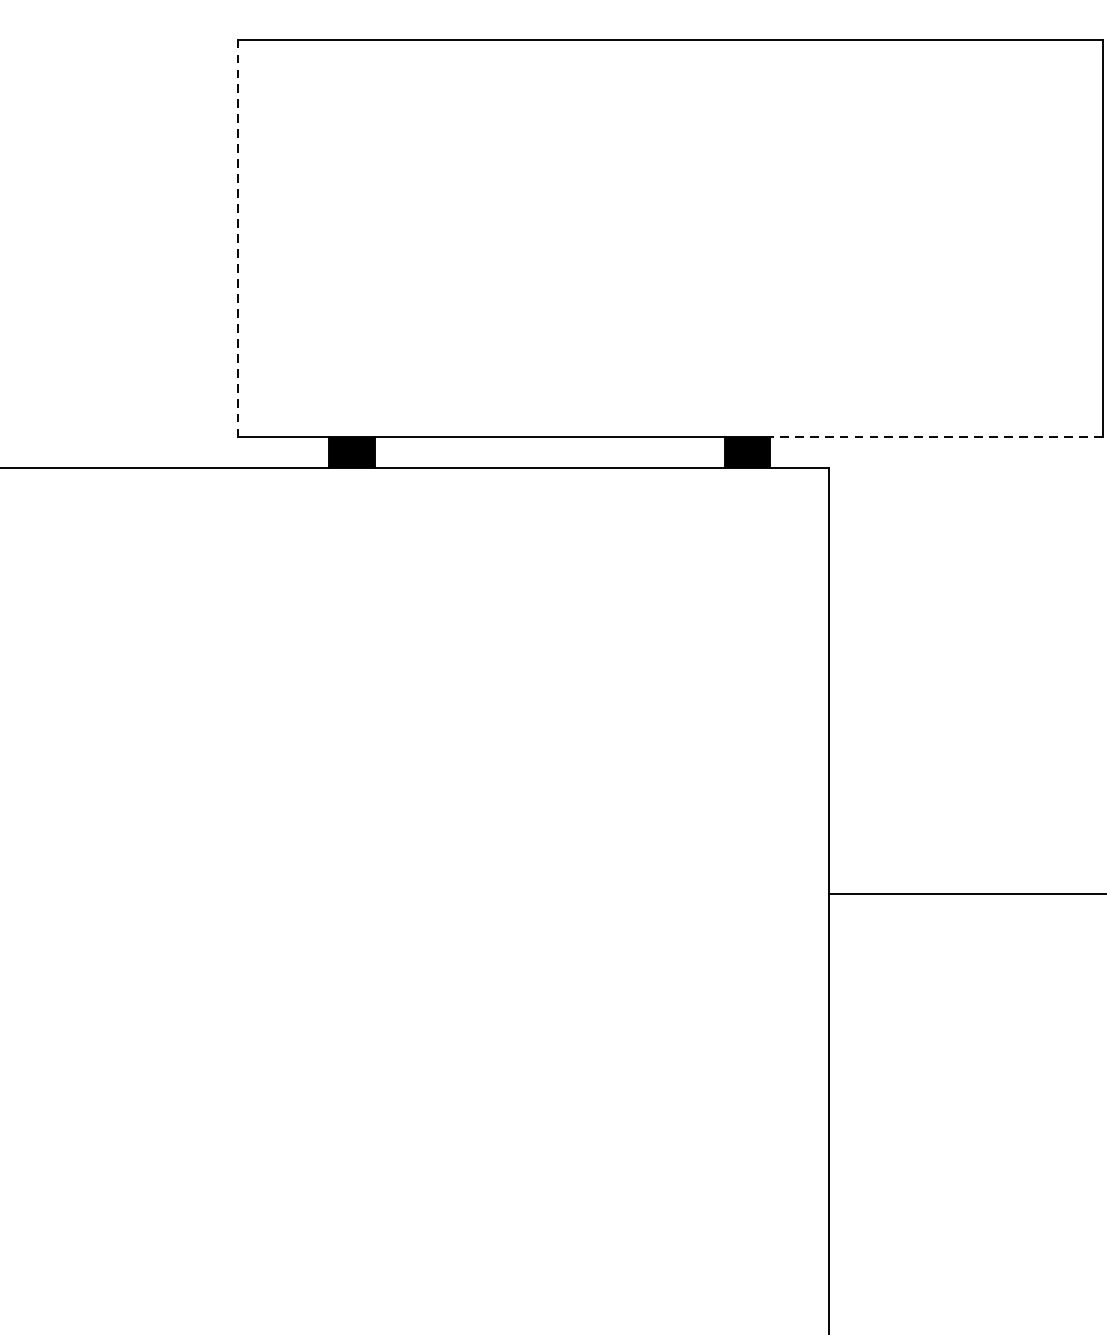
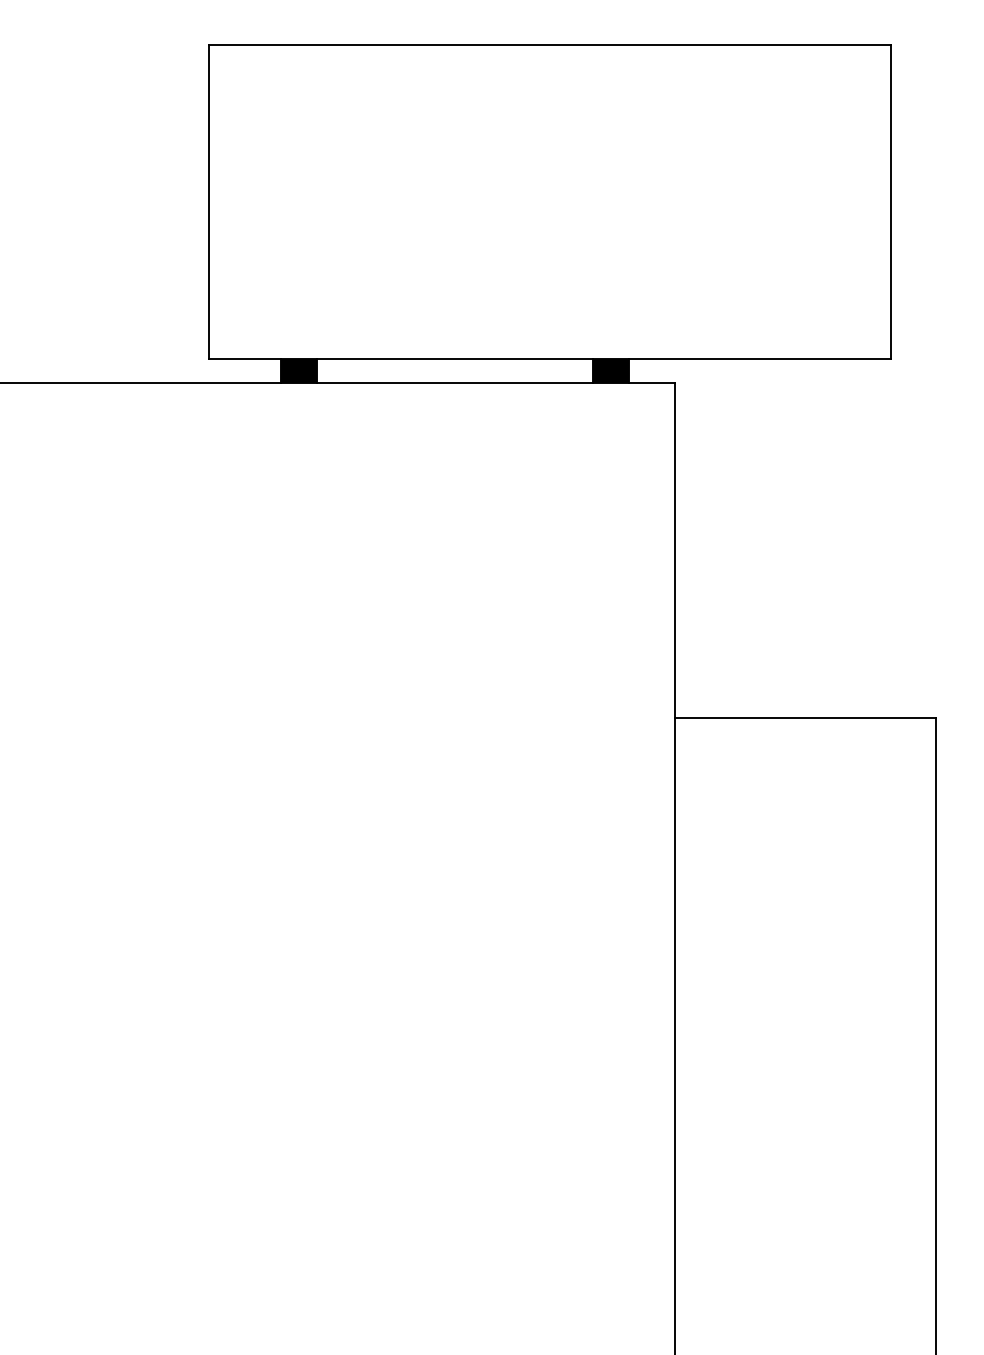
line: (238, 238) -> (209, 201), dashed -> solid
line: (936, 437) -> (759, 358), dashed -> solid

